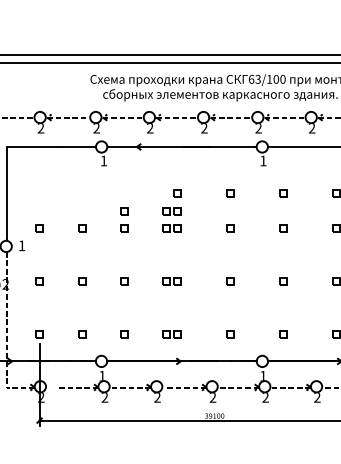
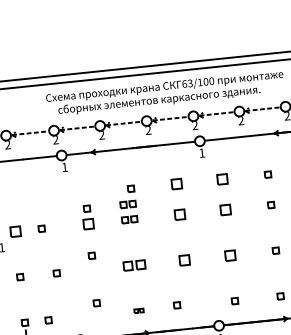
part: (230, 193) -> (176, 184), size x1.6
part: (283, 193) -> (222, 179), size x1.6
part: (39, 228) -> (15, 231), size x1.6
part: (82, 228) -> (42, 228), moved
part: (124, 228) -> (88, 223), size x1.6
part: (230, 228) -> (179, 214), size x1.6
part: (283, 228) -> (225, 209), size x1.6
part: (124, 281) -> (91, 255), moved
part: (171, 281) -> (133, 265), size x1.4
part: (230, 281) -> (184, 259), size x1.6
part: (283, 281) -> (230, 255), size x1.6
part: (82, 334) -> (48, 319), moved
part: (124, 334) -> (96, 302), moved
part: (171, 334) -> (138, 310), size x0.6
part: (230, 334) -> (177, 304), moved

